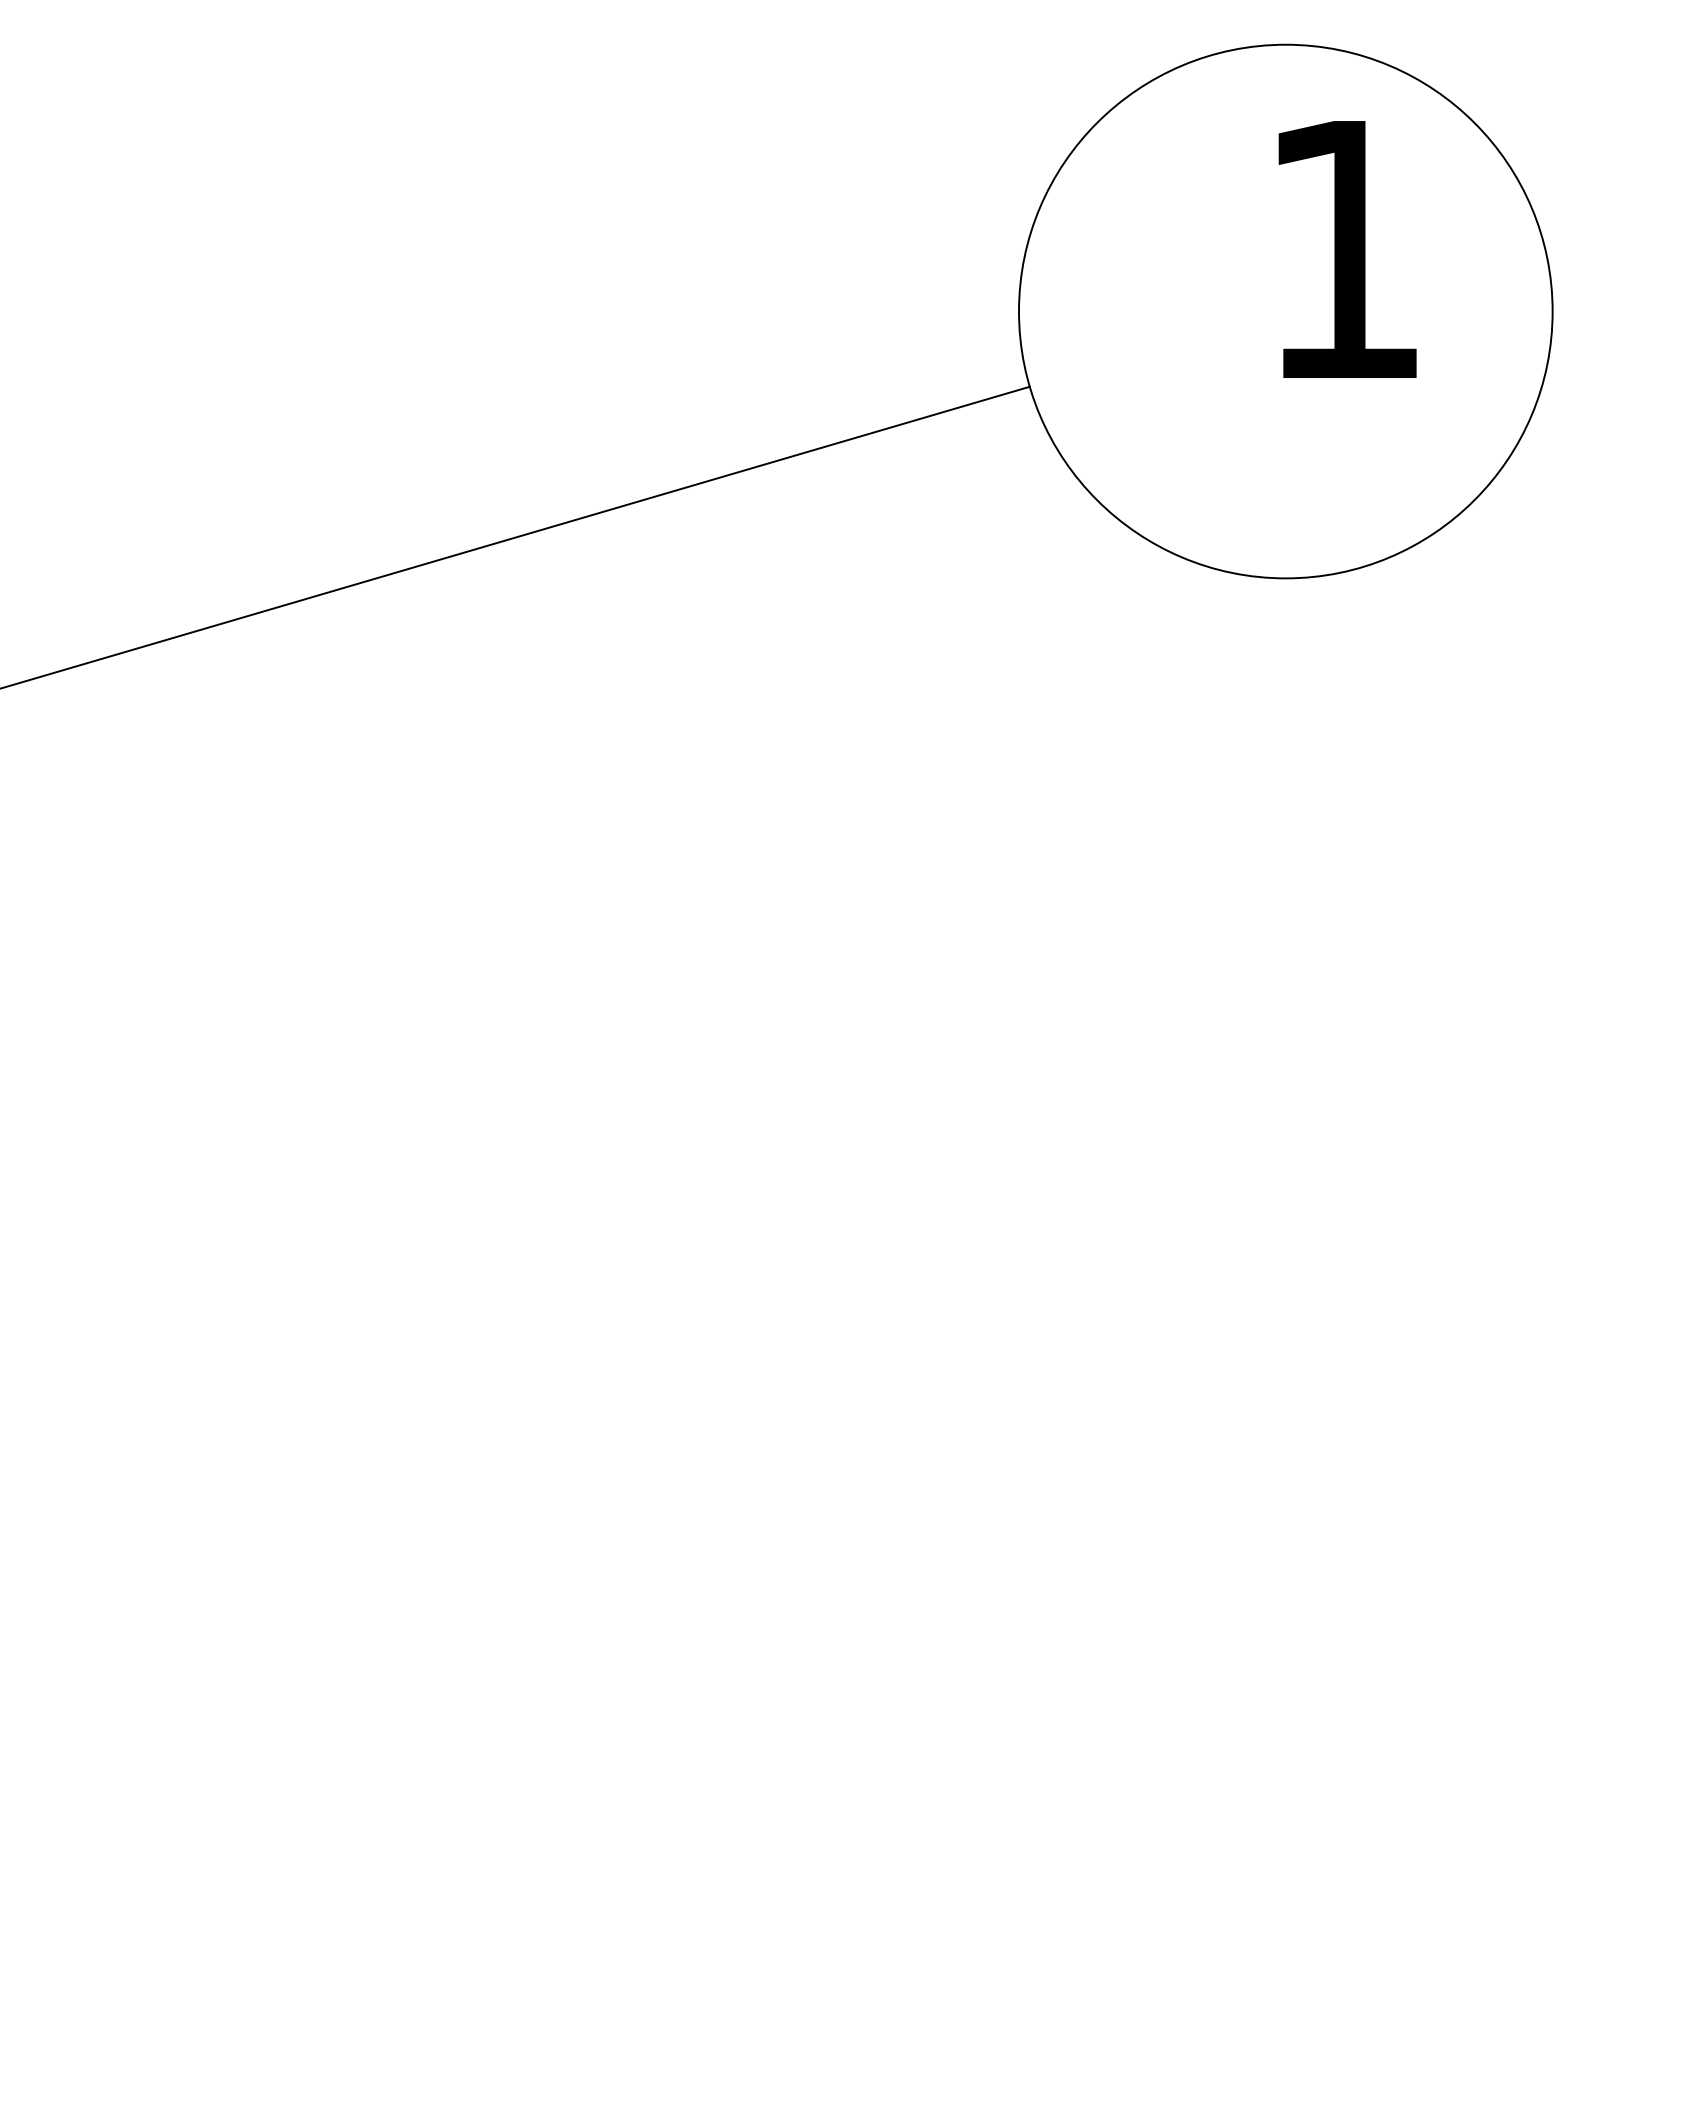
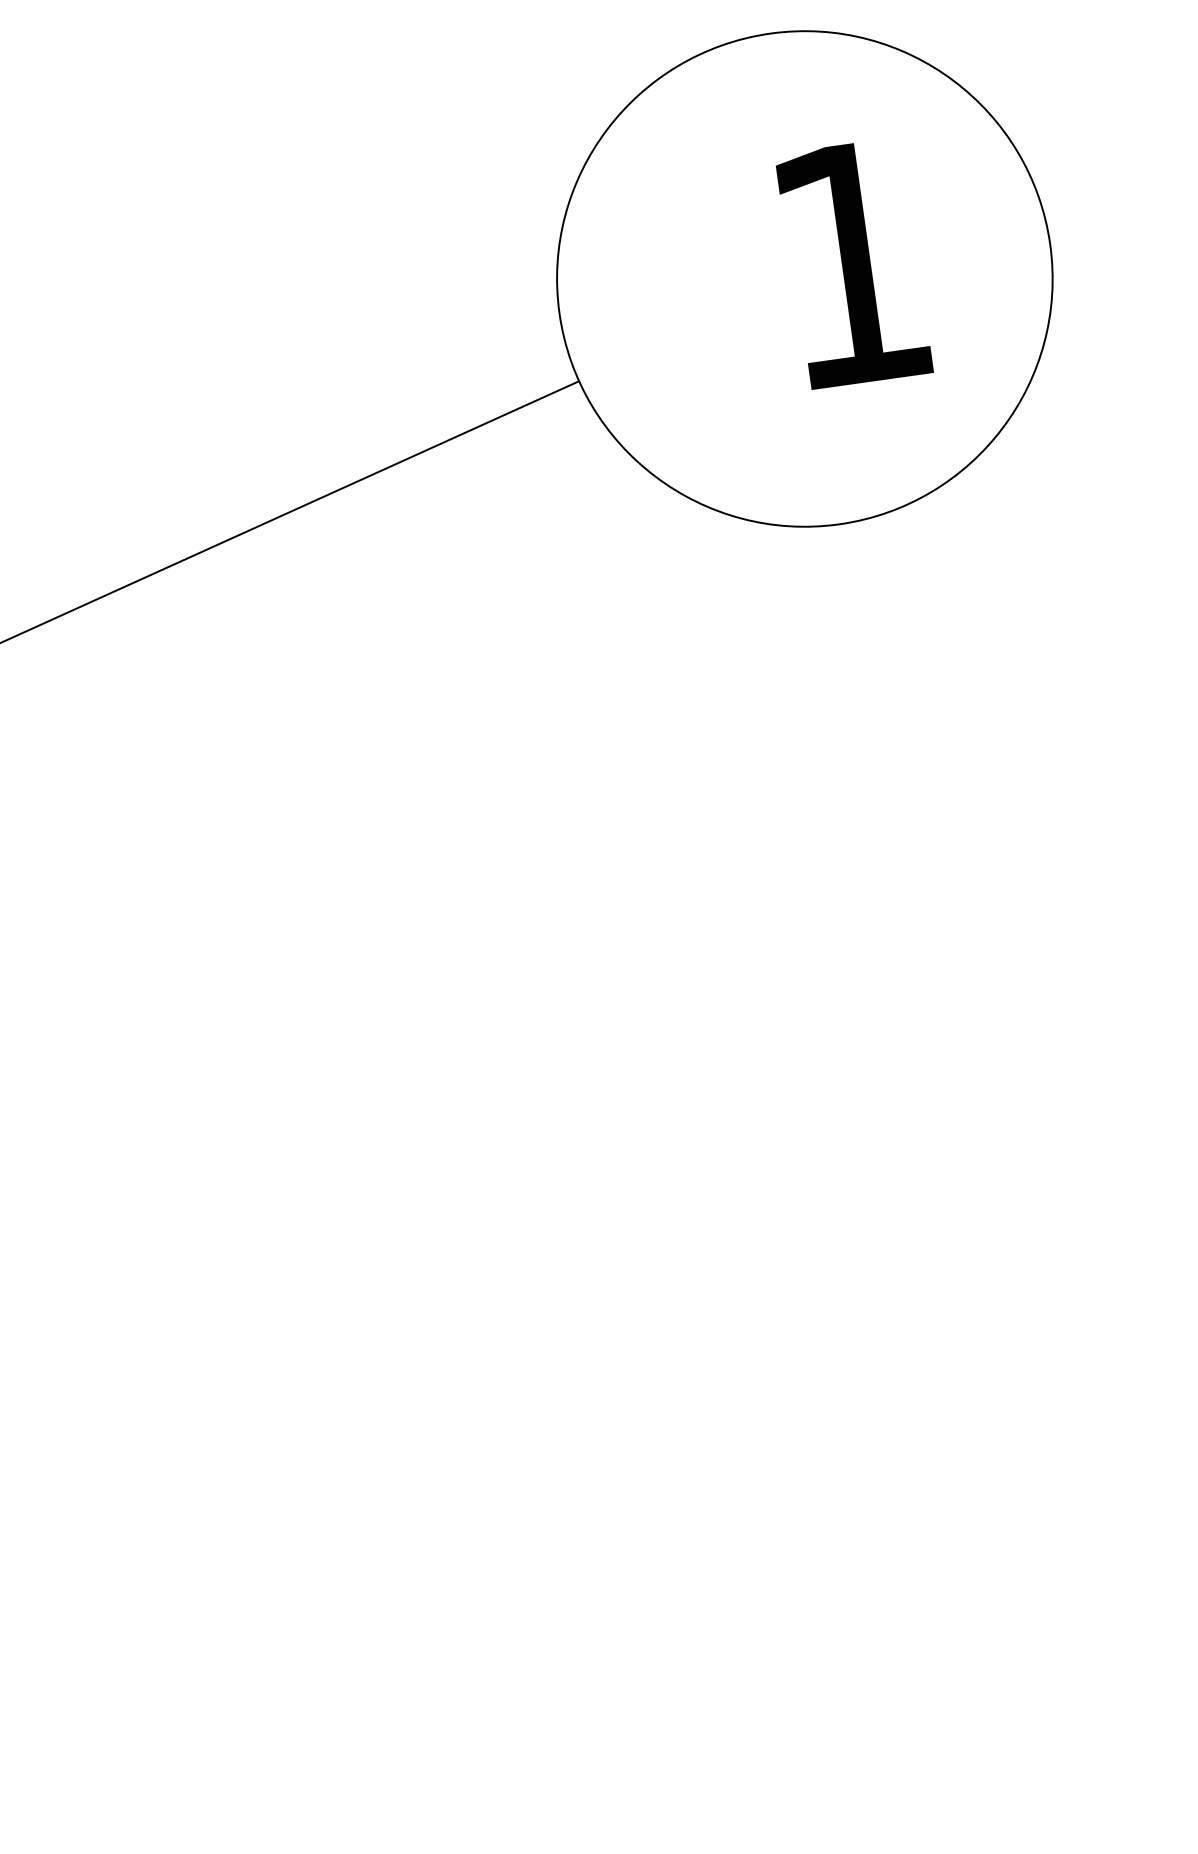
text: (1347, 249) -> (853, 263), moved

